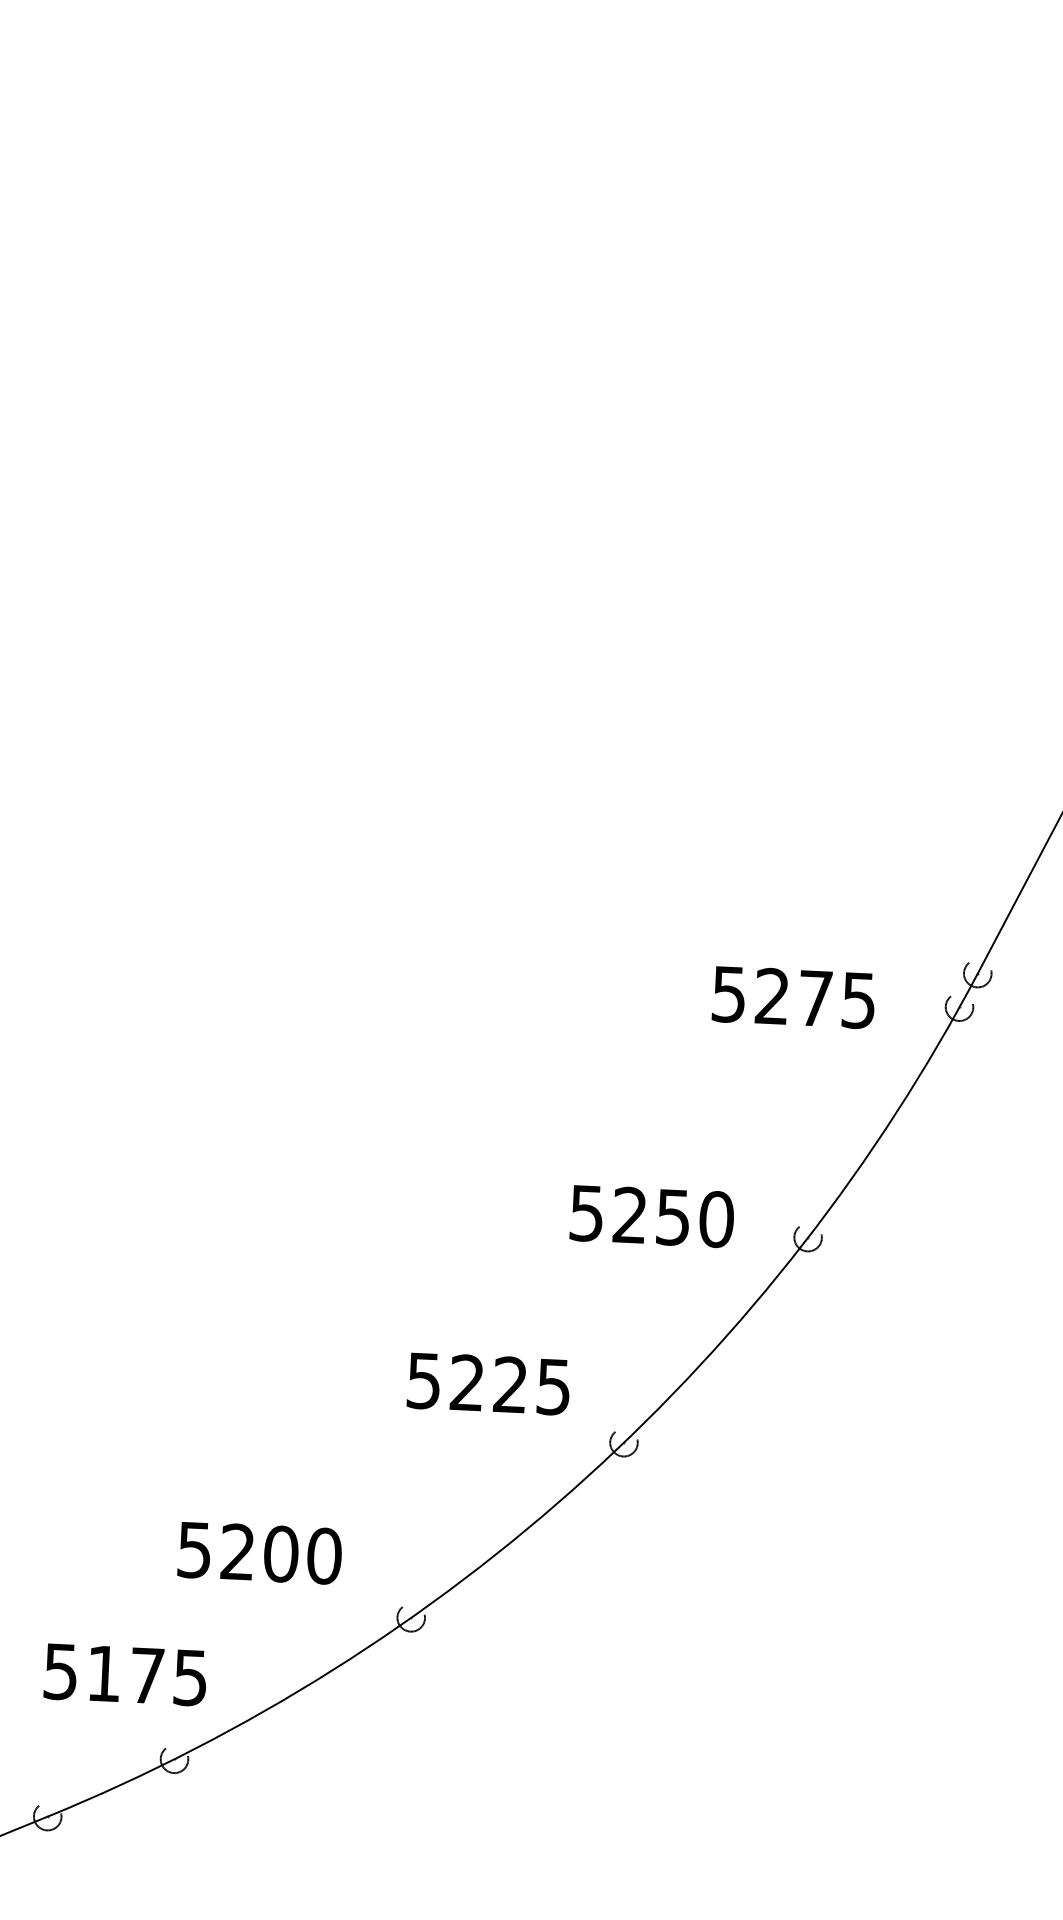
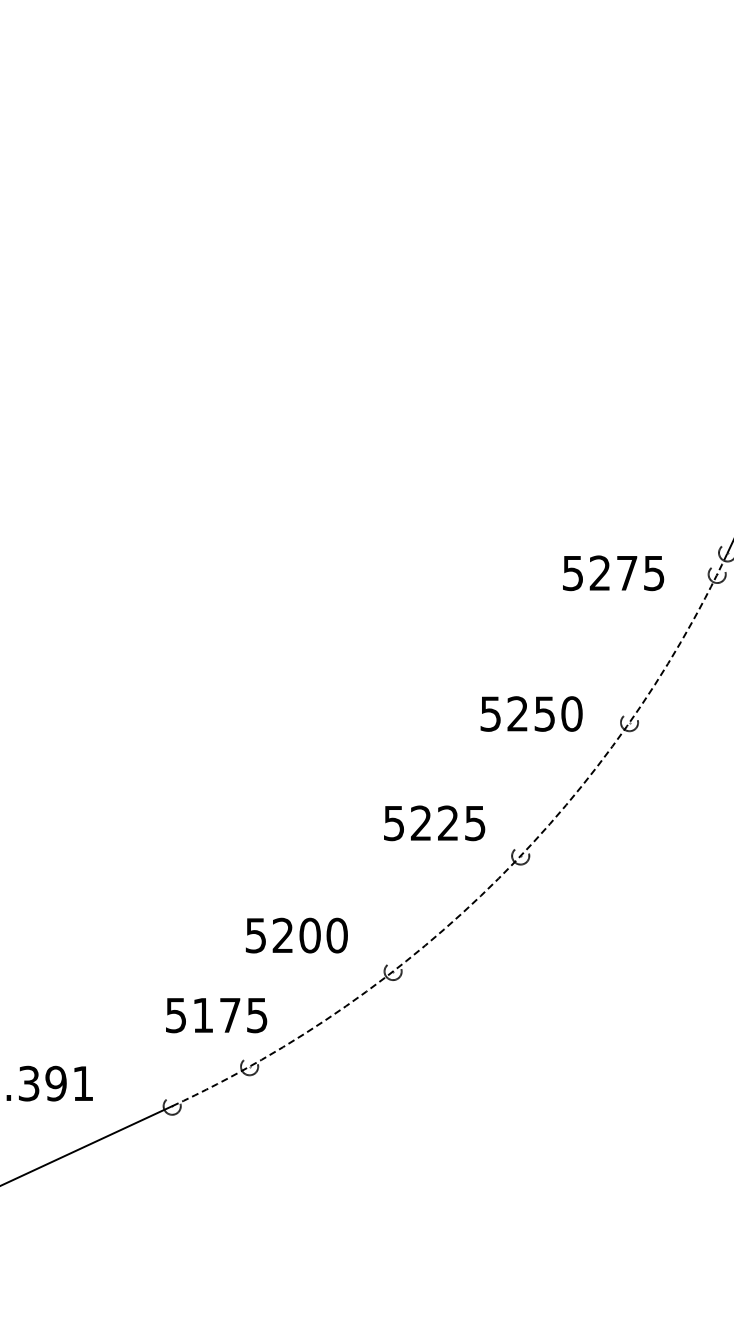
arc: (586, 1477) -> (498, 878), solid -> dashed

